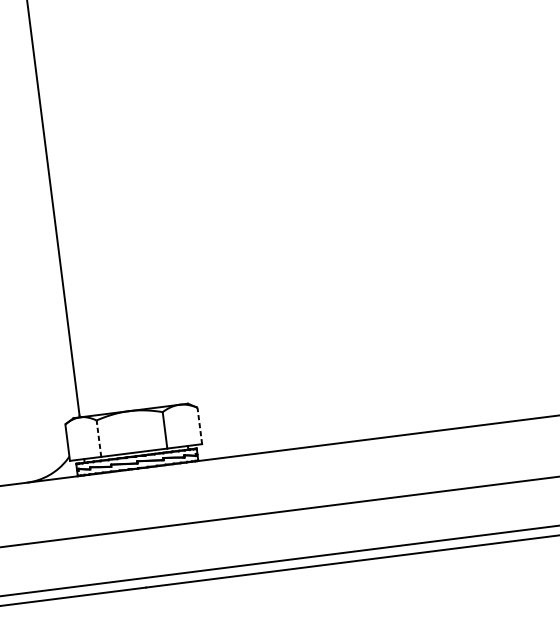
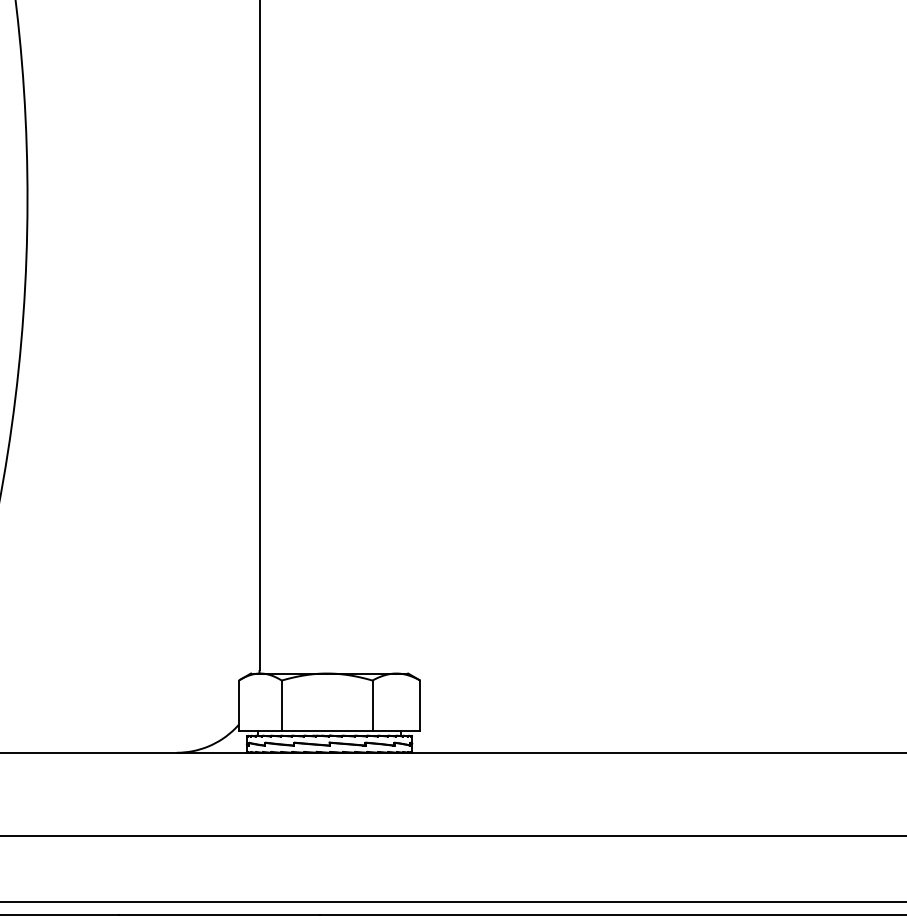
line: (199, 425) -> (420, 705), dashed -> solid
line: (98, 438) -> (281, 705), dashed -> solid

